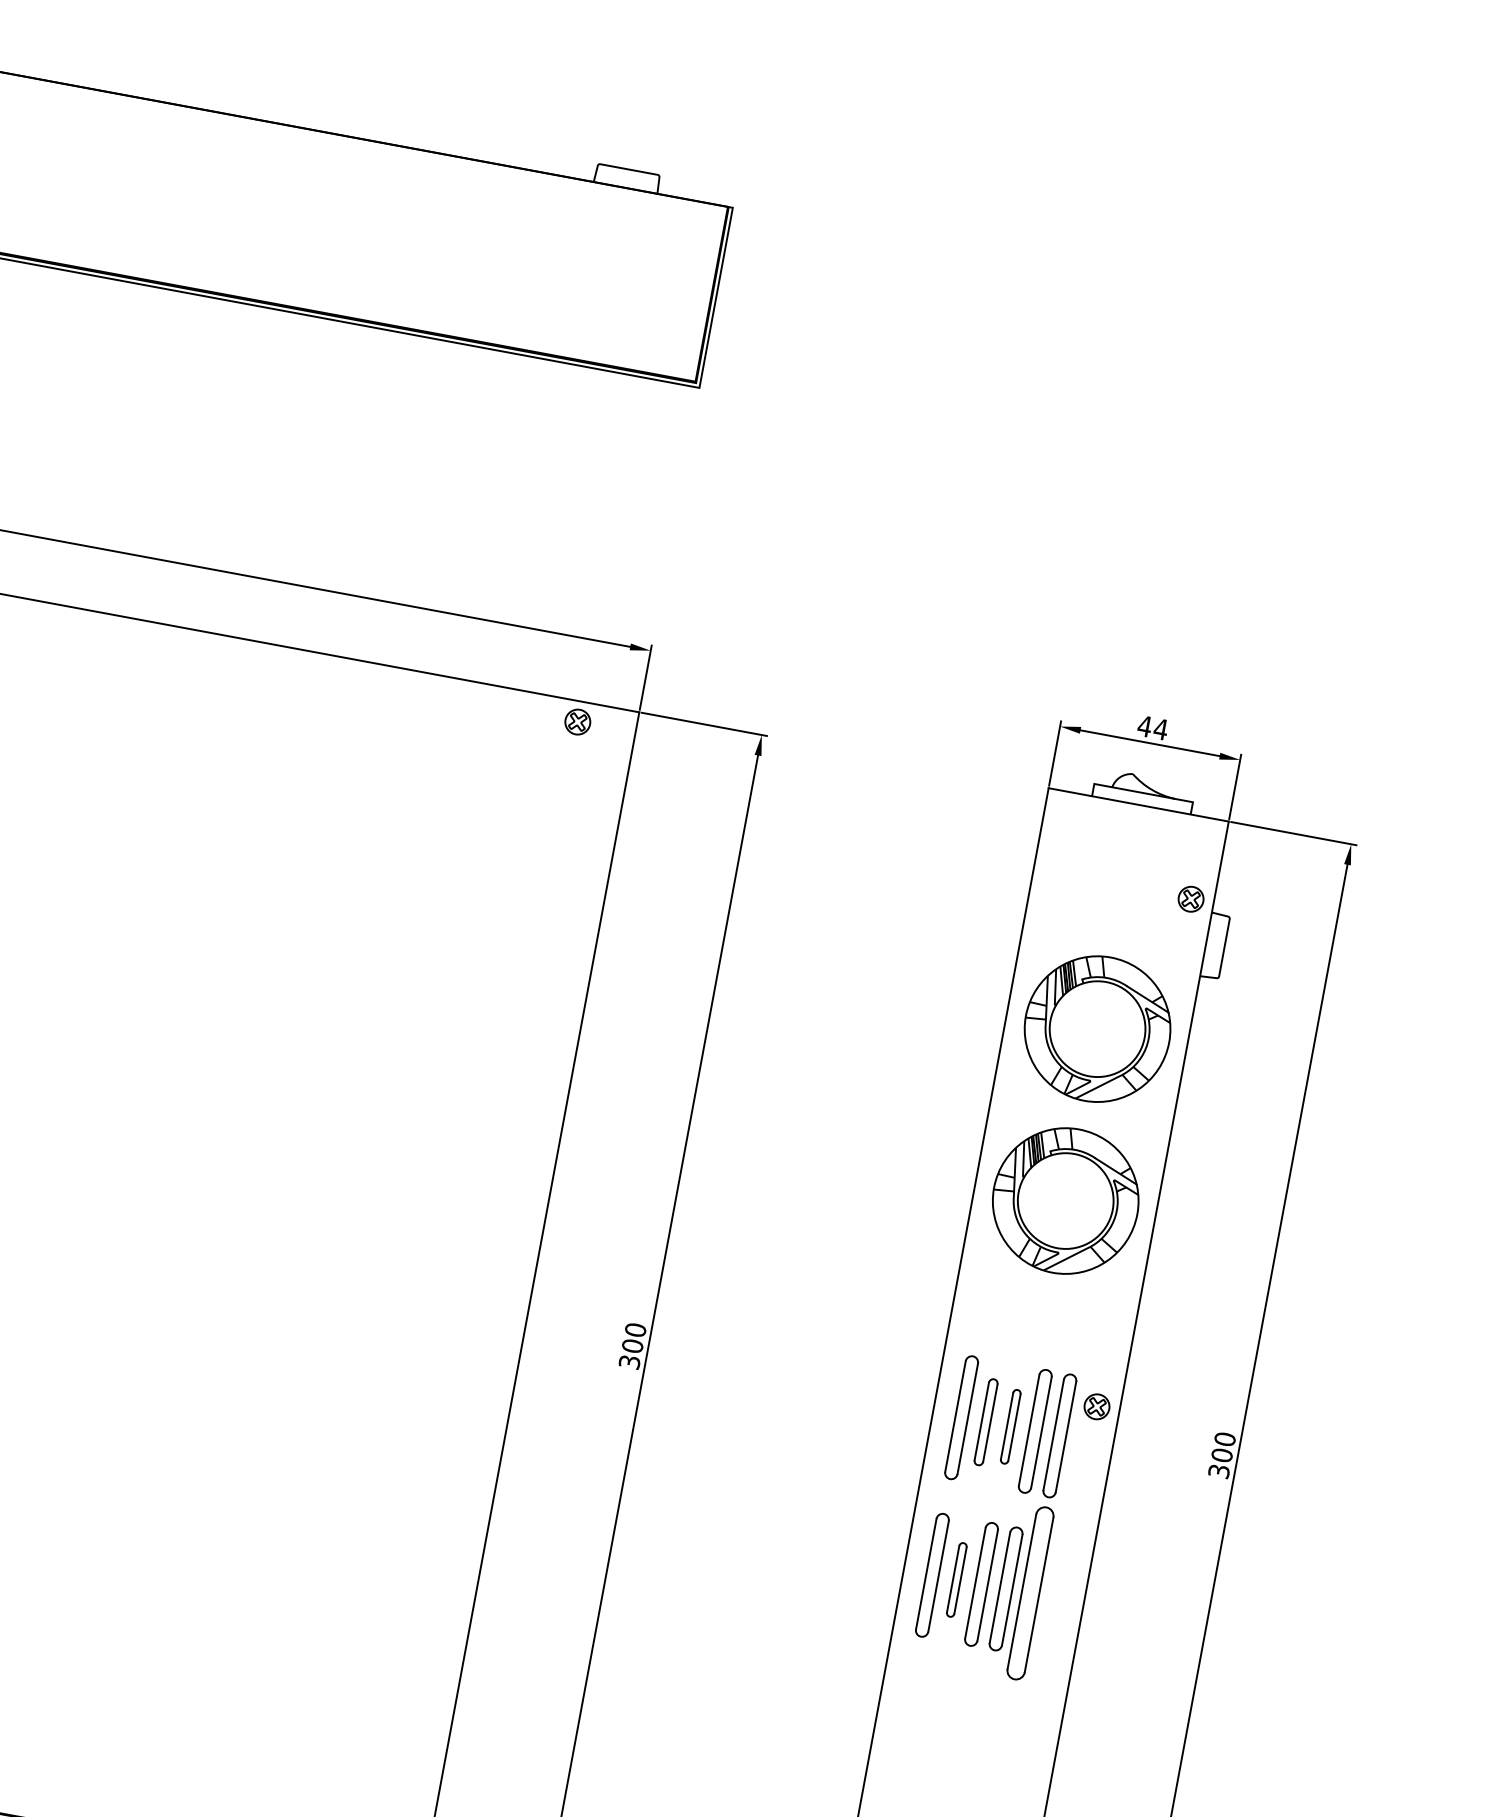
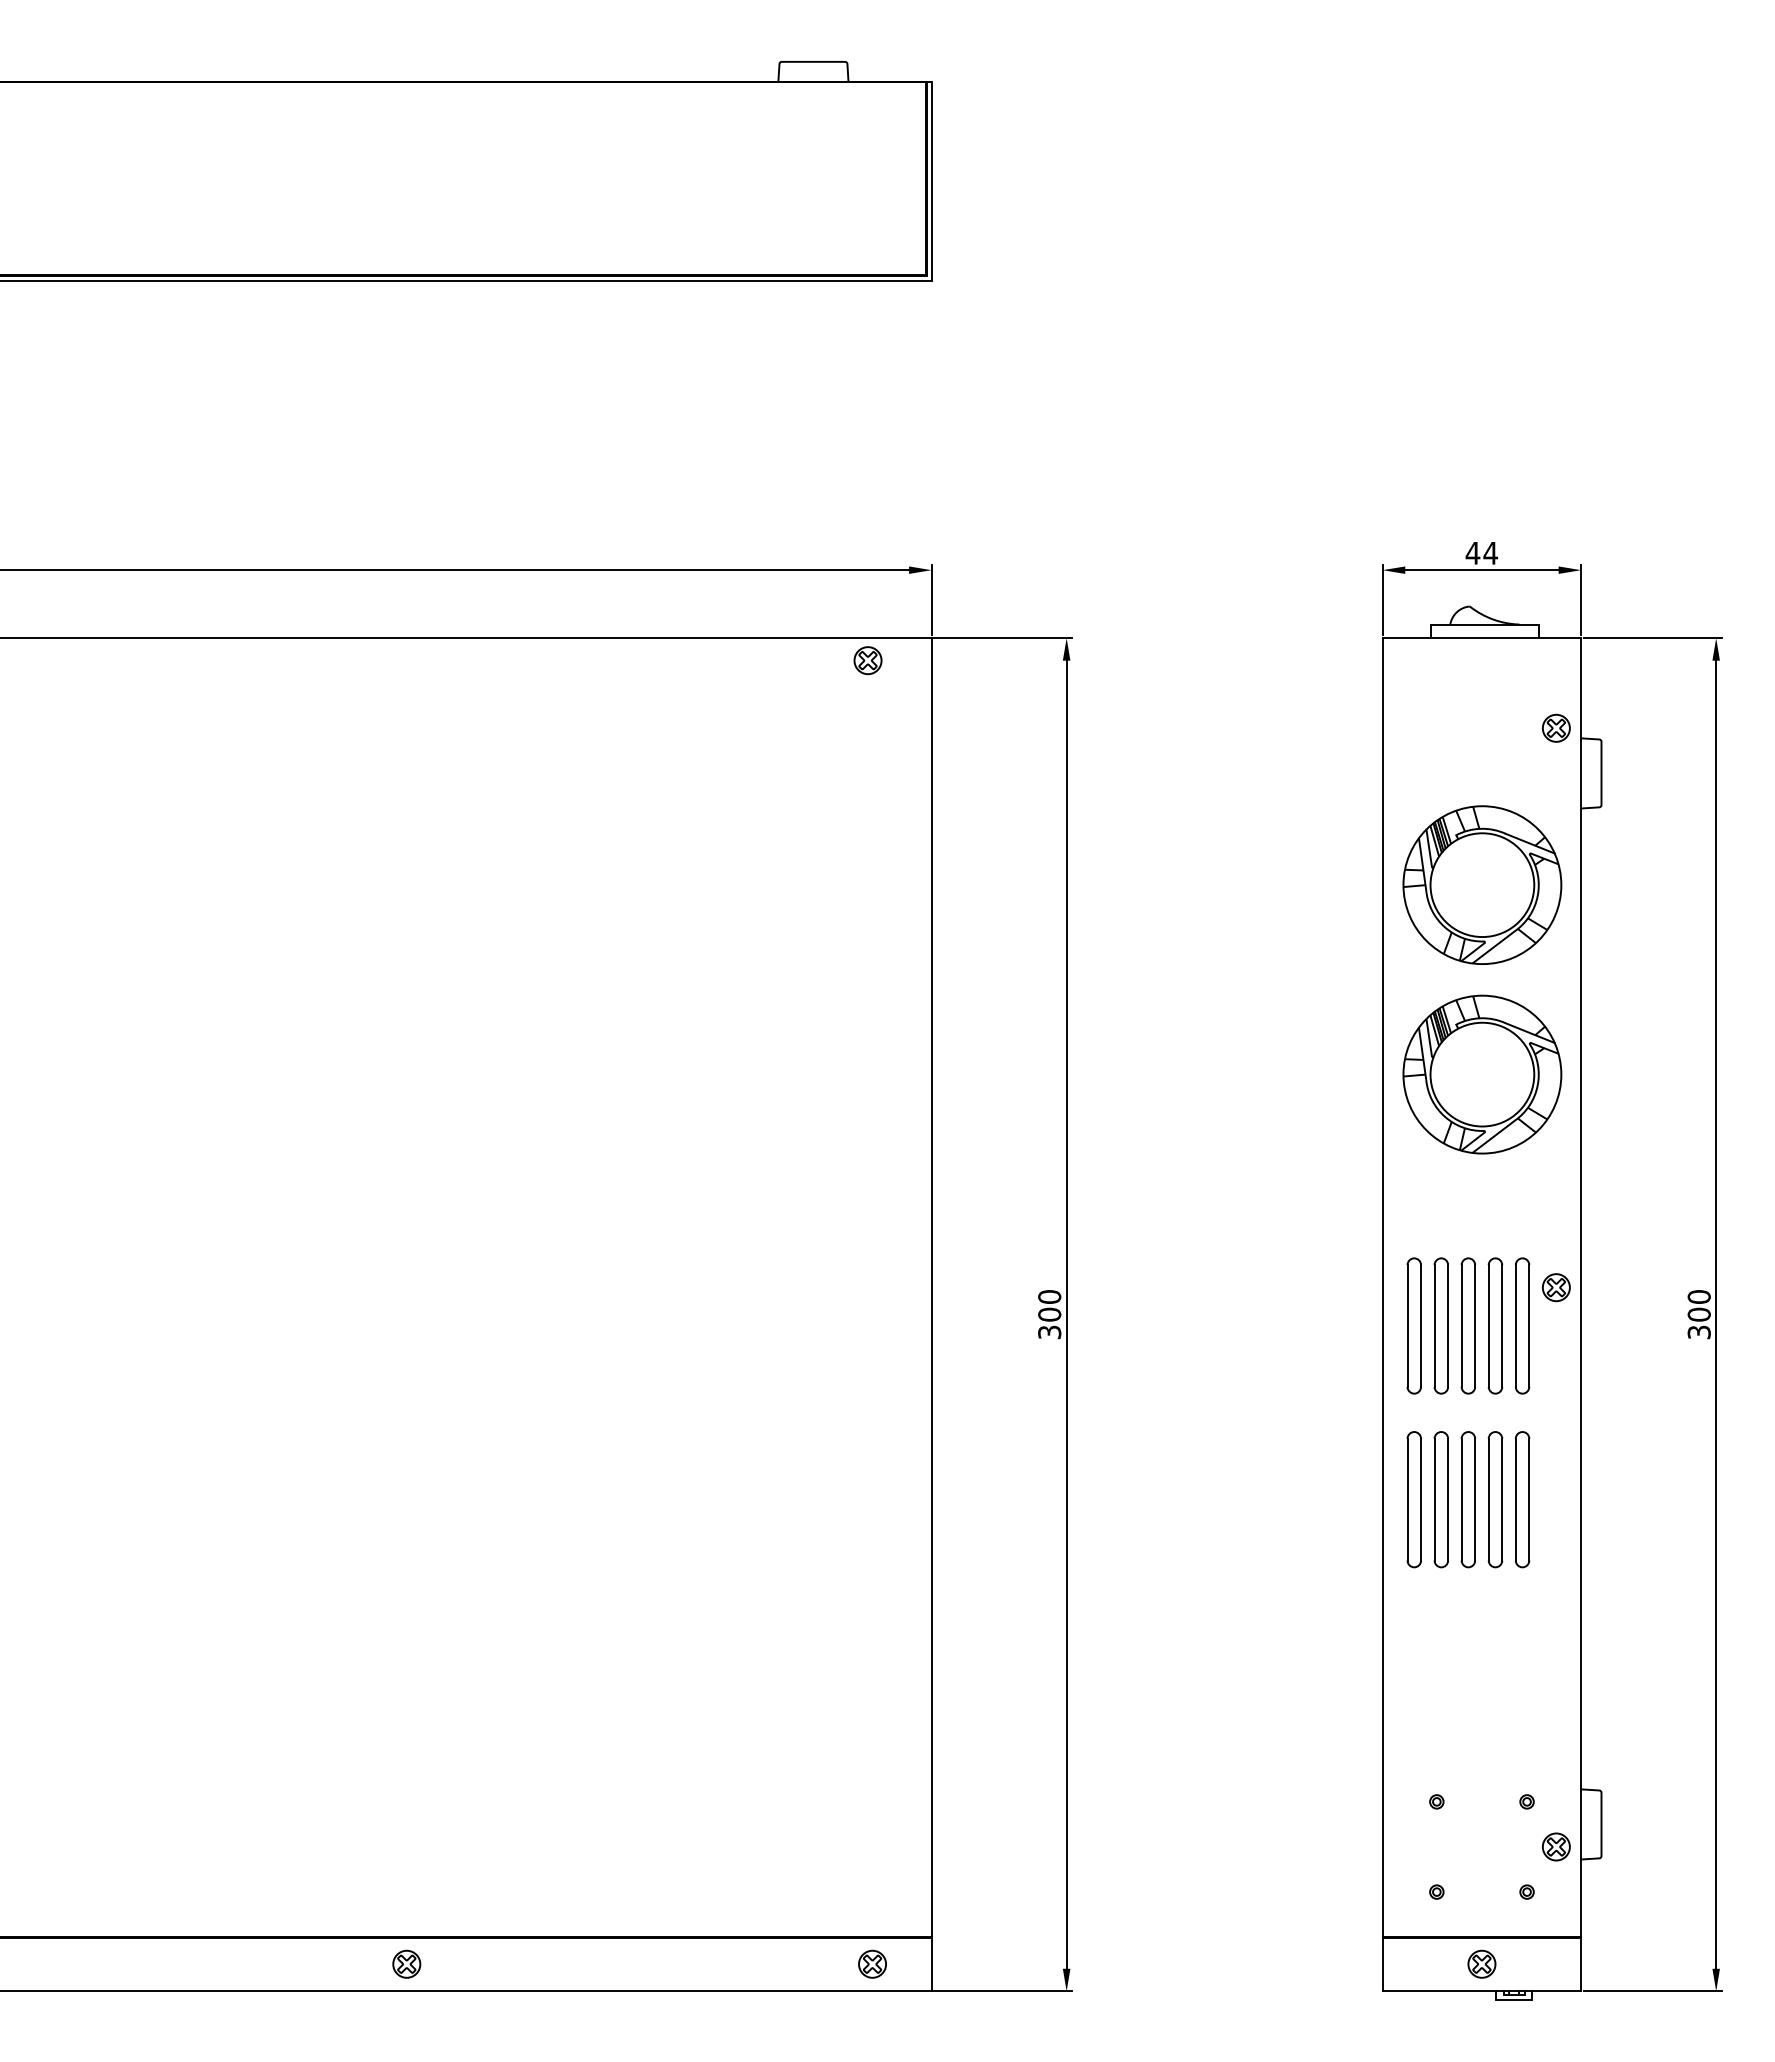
part: (985, 1421) -> (1440, 1325), size x1.43
part: (1010, 1426) -> (1468, 1325), size x1.67
part: (956, 1579) -> (1440, 1499), size x1.67
part: (1030, 1593) -> (1522, 1499), size x0.71

